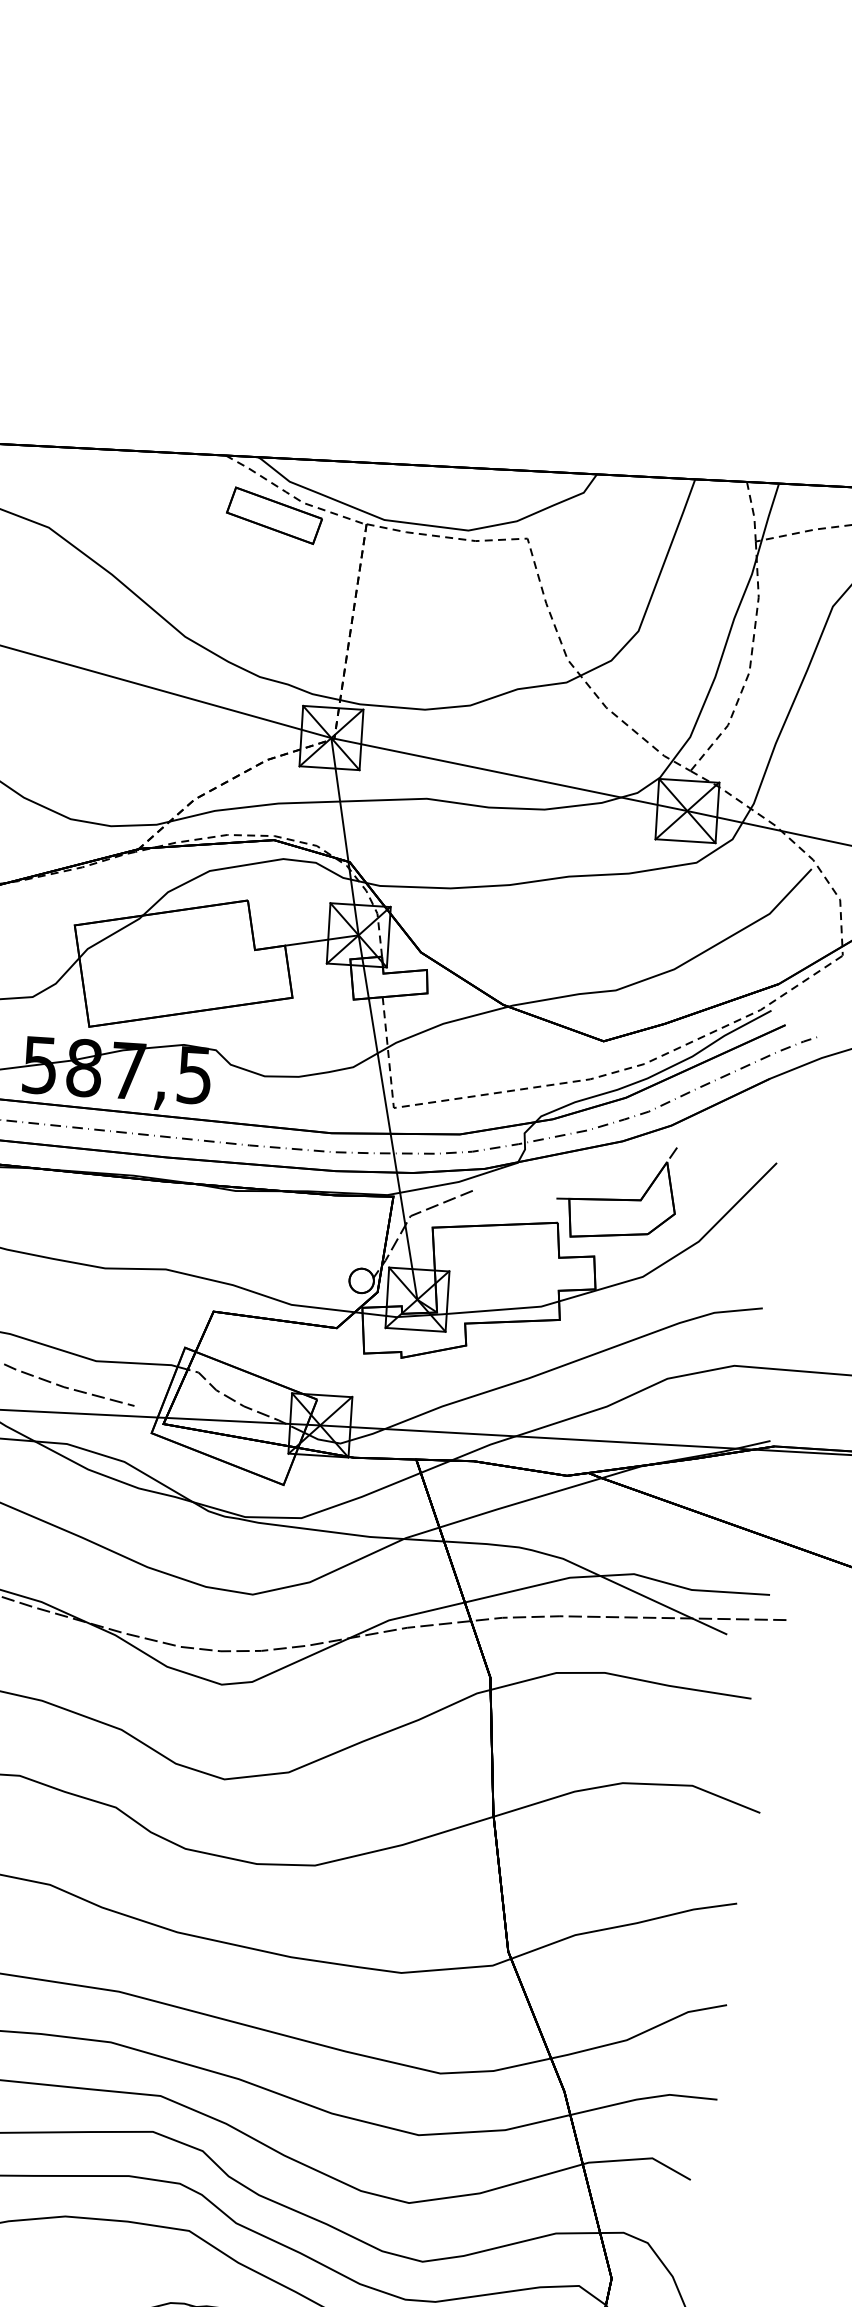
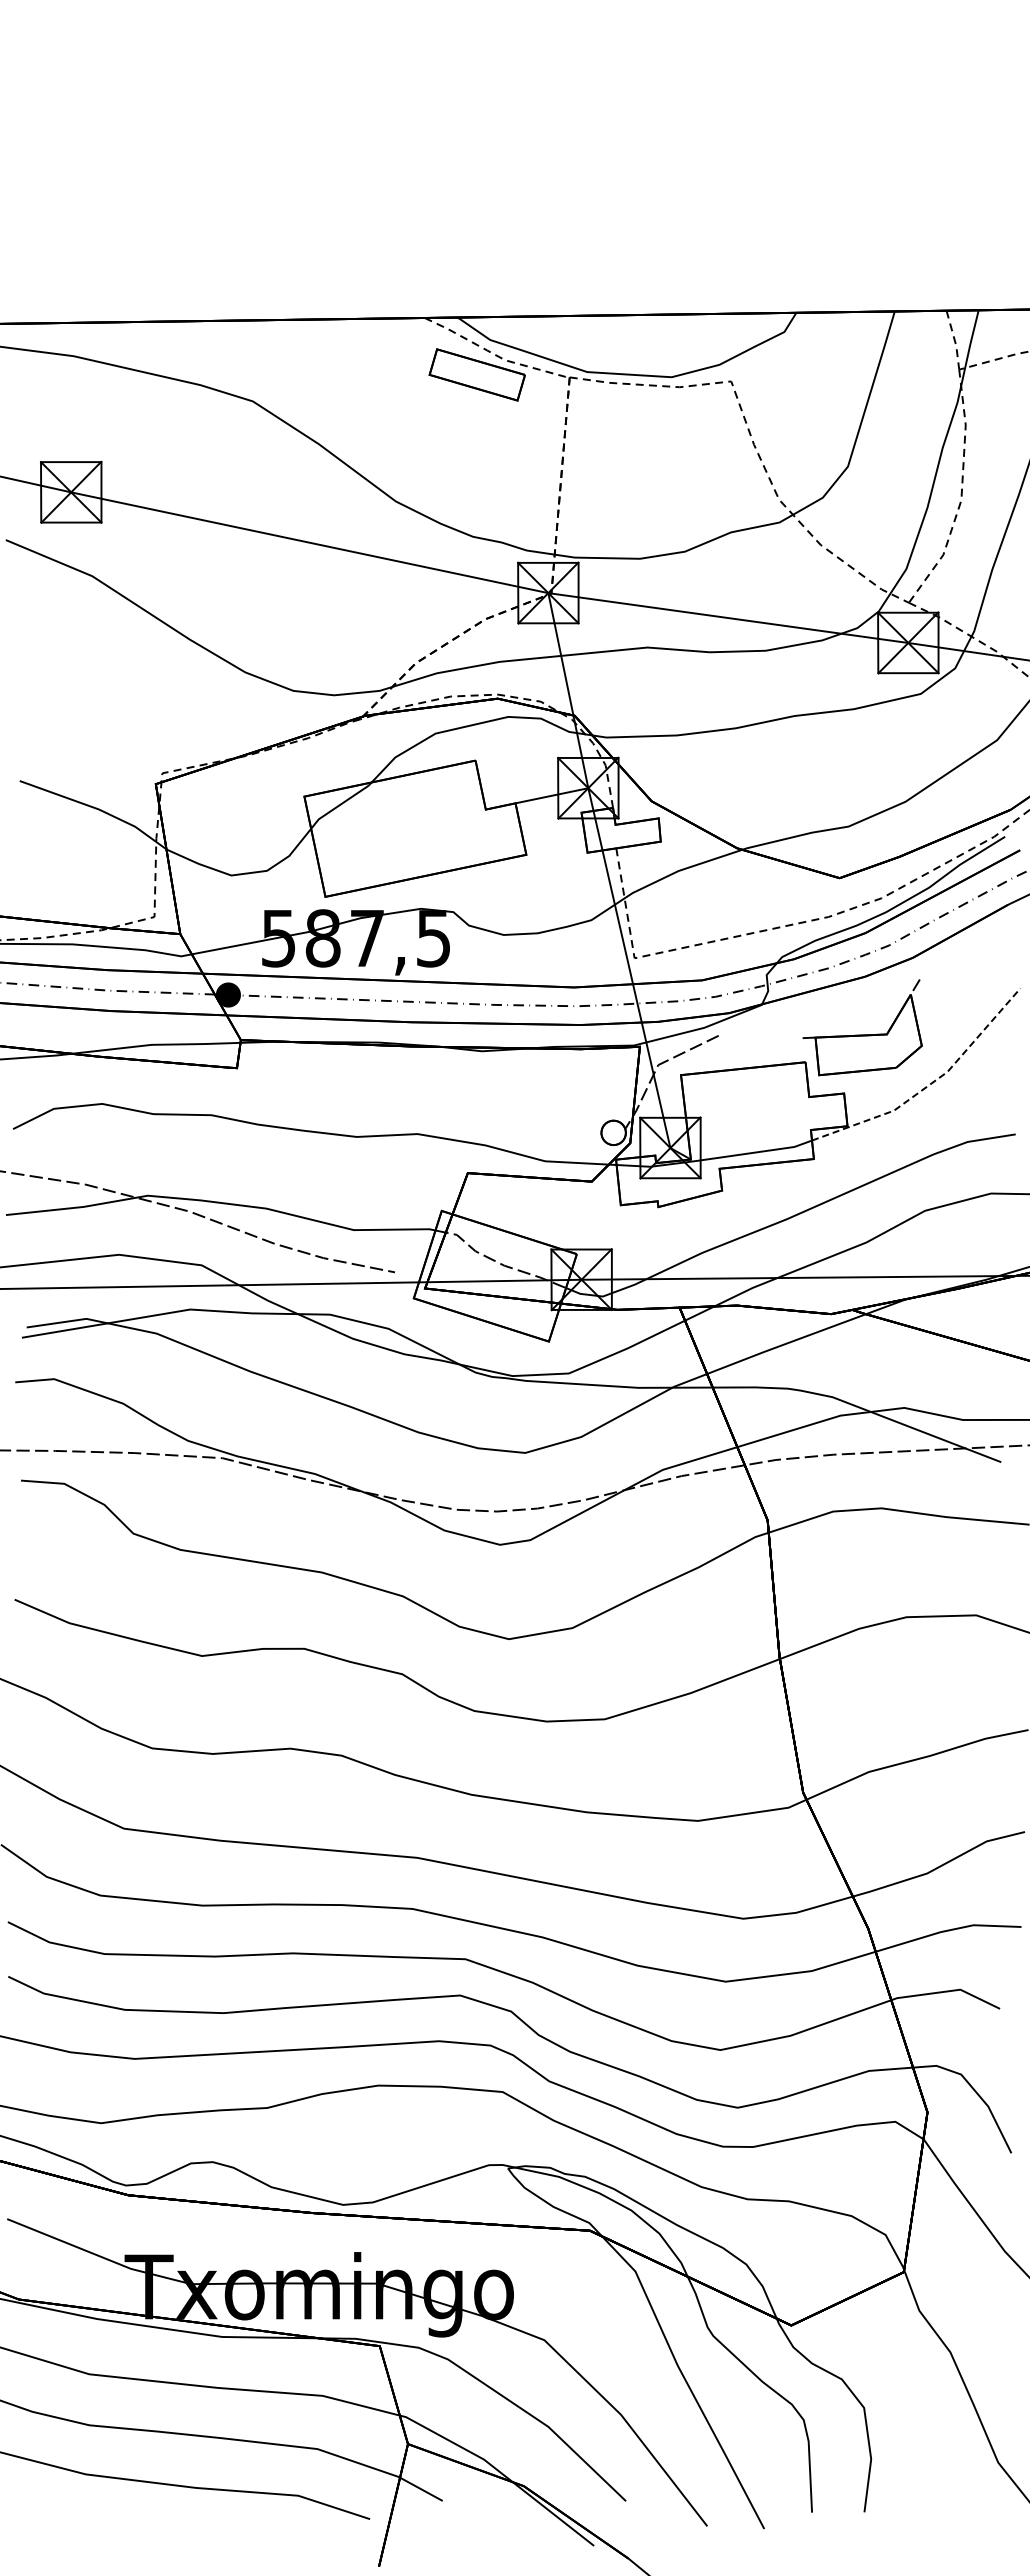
line: (680, 1253) -> (929, 1084), solid -> dashed

